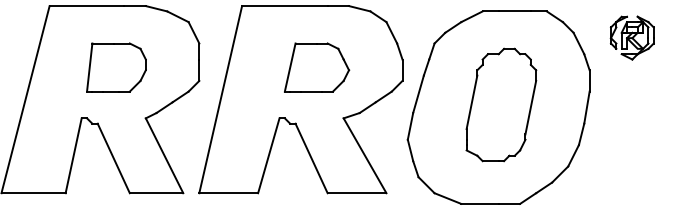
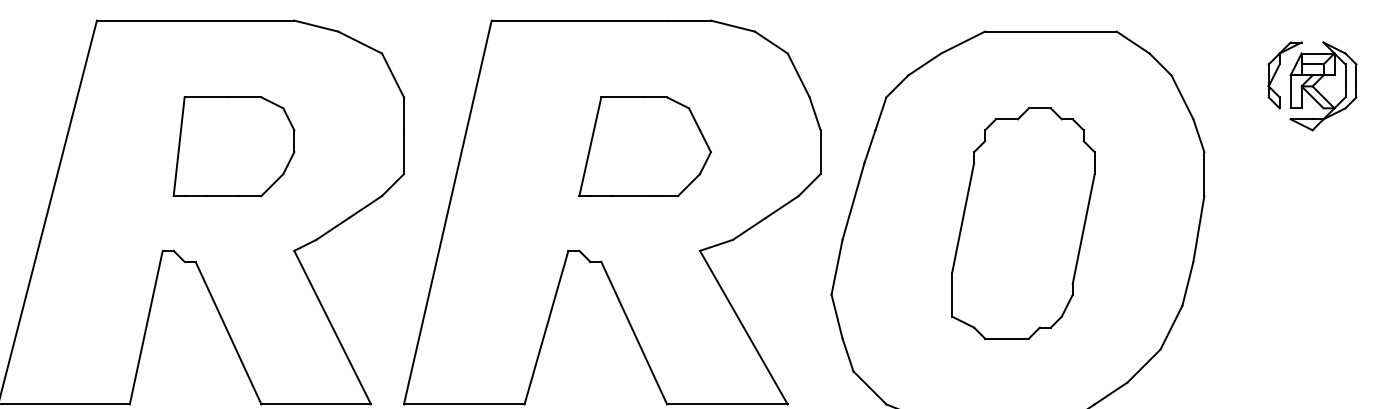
part: (631, 37) -> (1310, 85), moved

